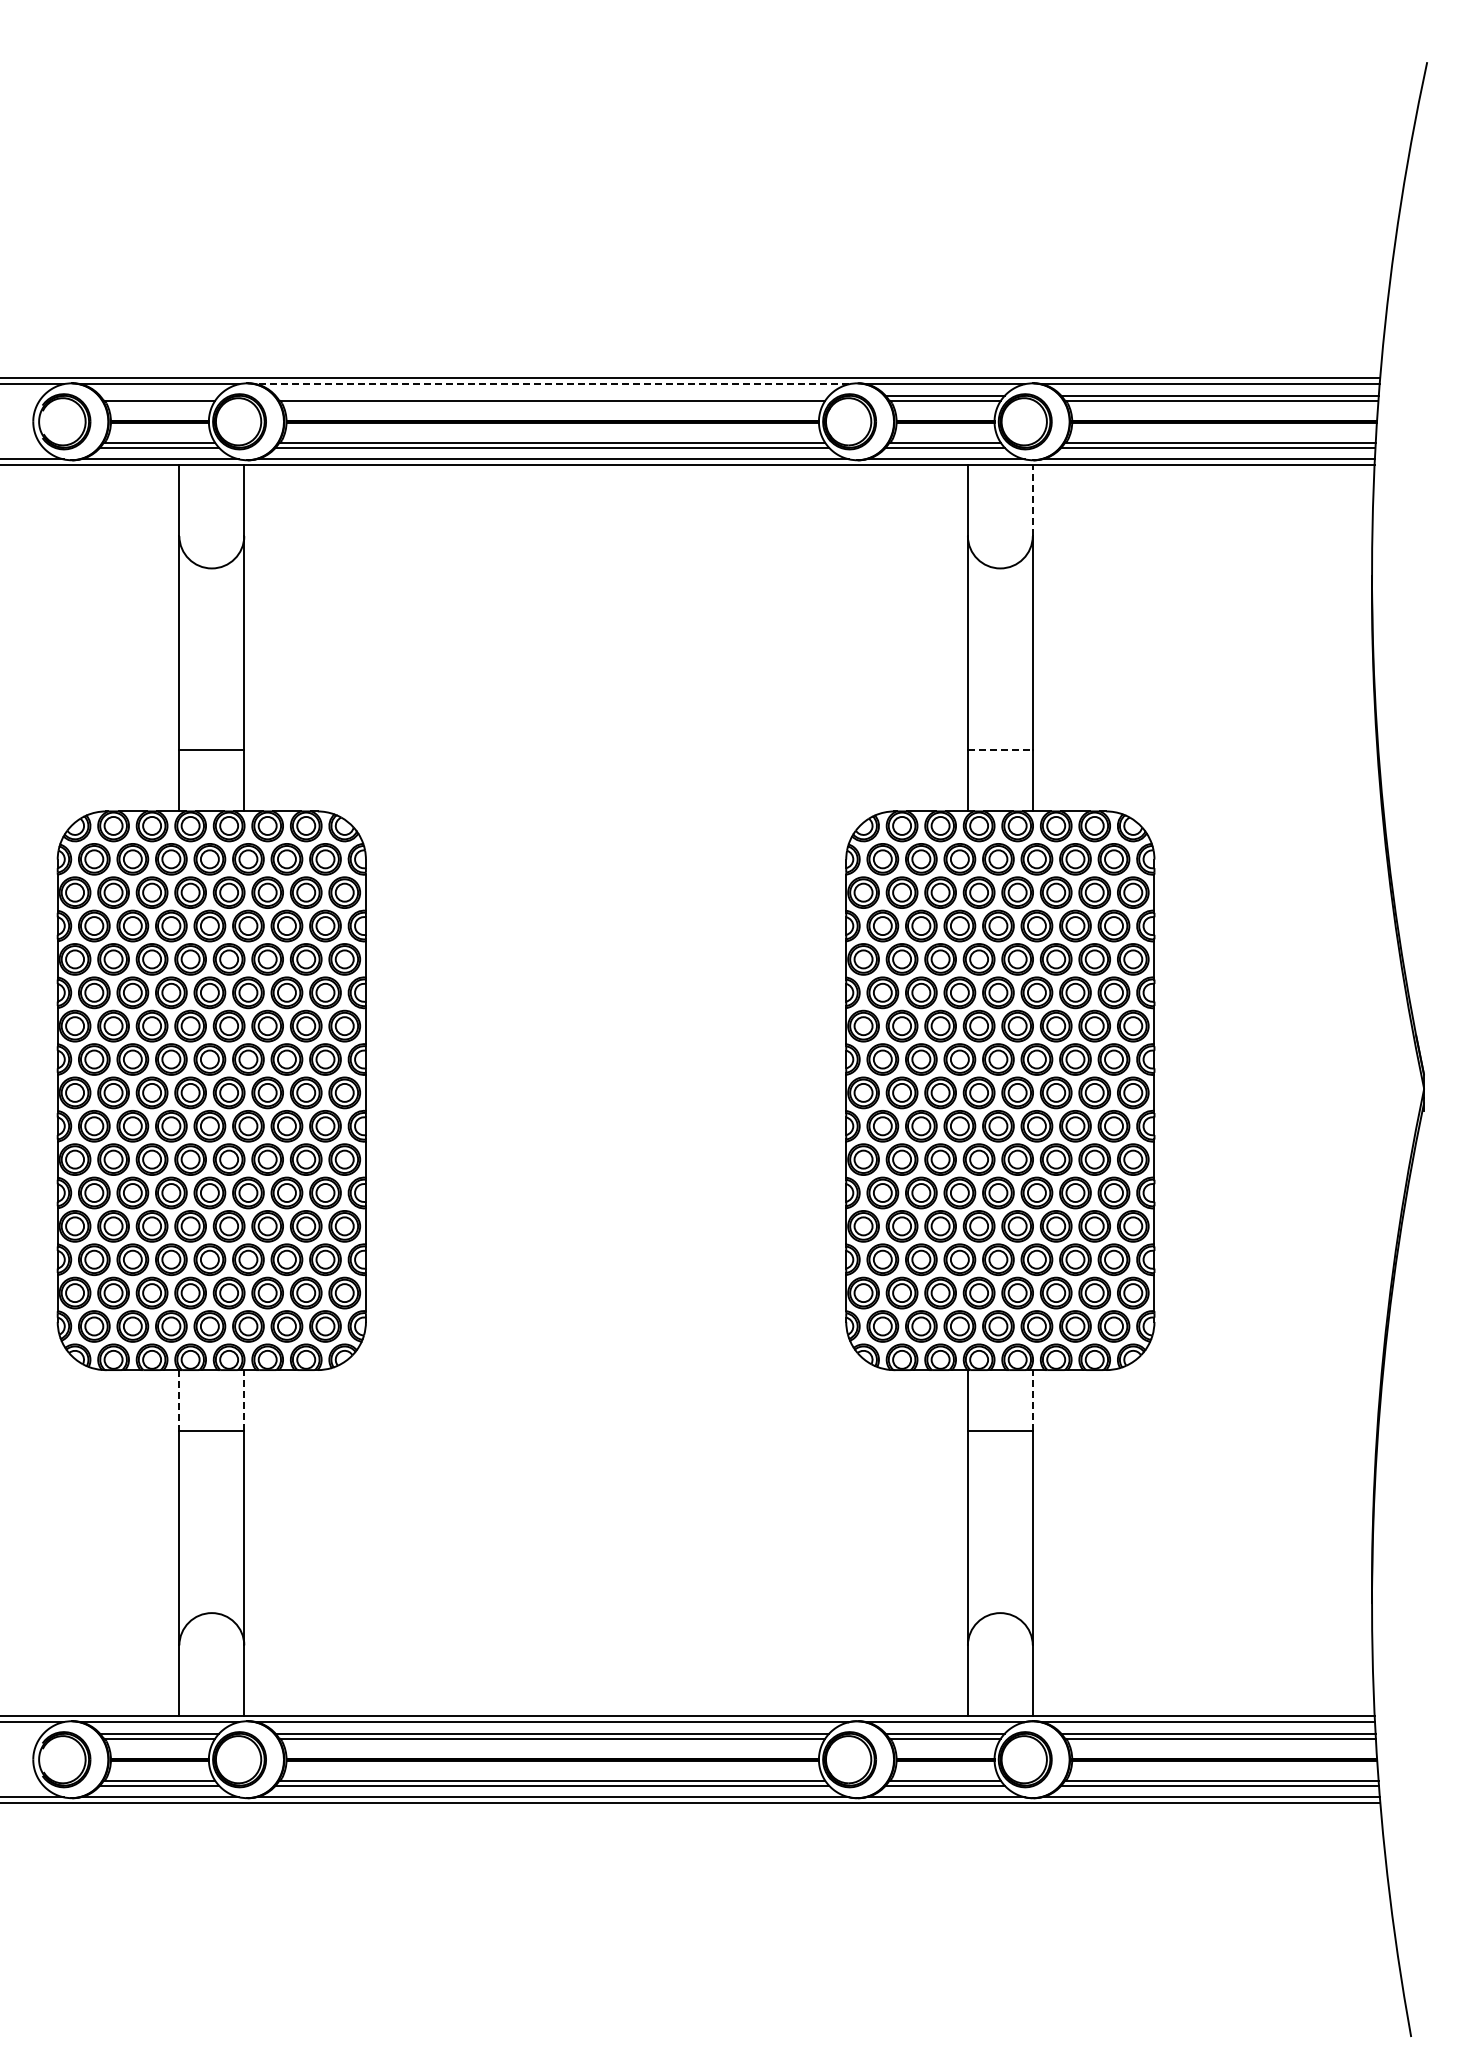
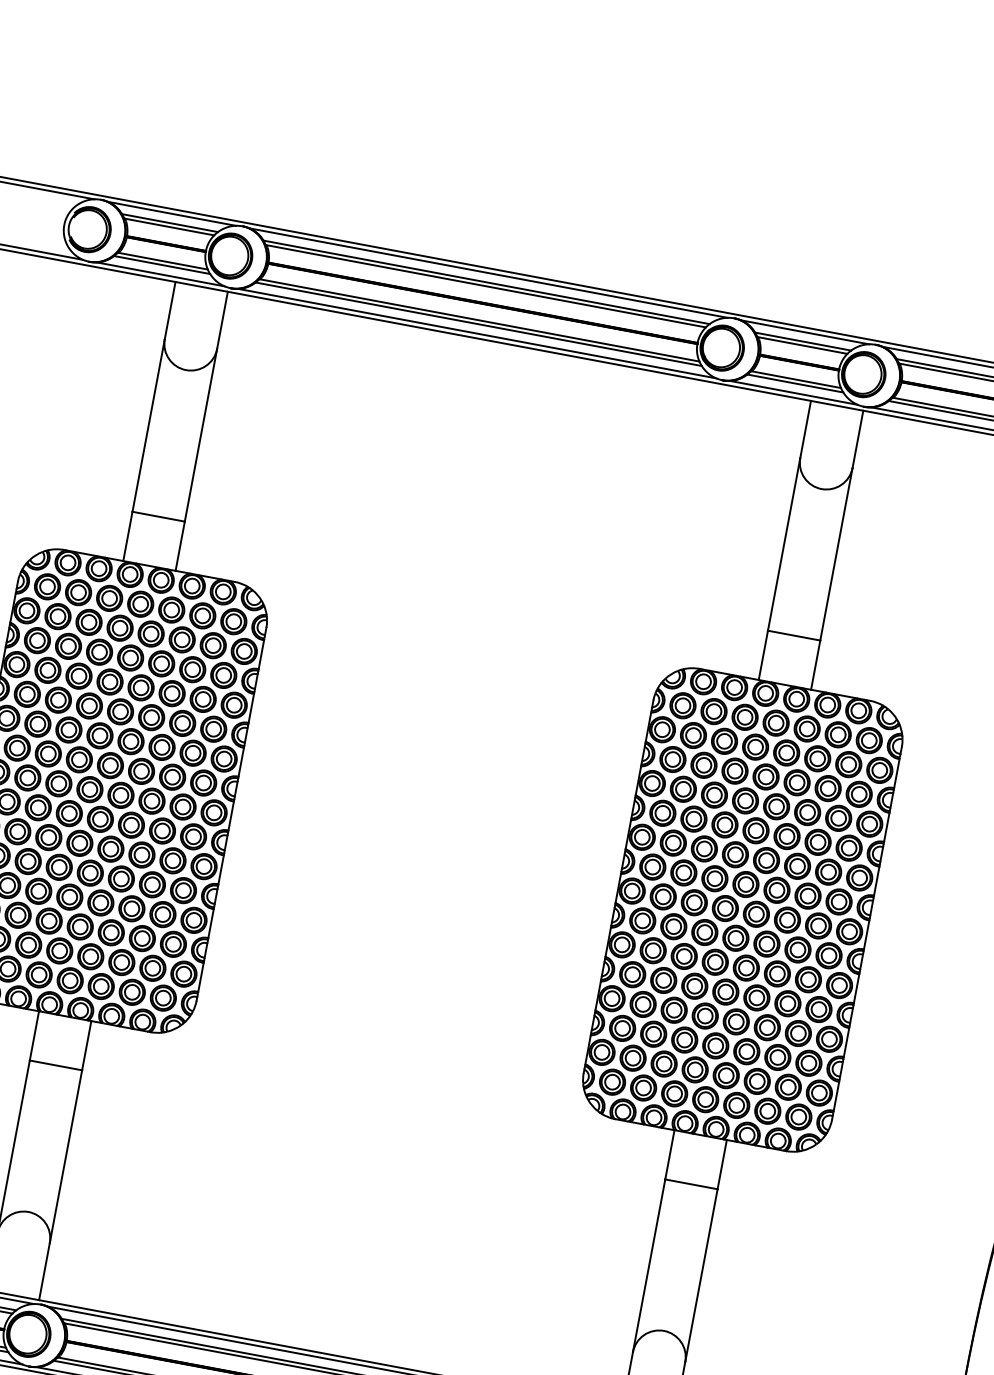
line: (552, 384) -> (488, 273), dashed -> solid
line: (159, 395) -> (170, 222), added
line: (552, 395) -> (486, 282), added
line: (1032, 500) -> (857, 439), dashed -> solid
line: (1000, 750) -> (794, 635), dashed -> solid
line: (179, 1400) -> (34, 1035), dashed -> solid
line: (244, 1400) -> (86, 1045), dashed -> solid
line: (1032, 1400) -> (721, 1164), dashed -> solid

